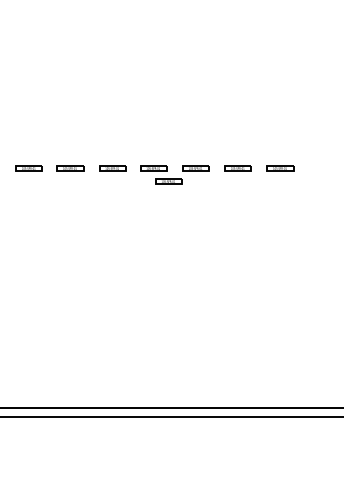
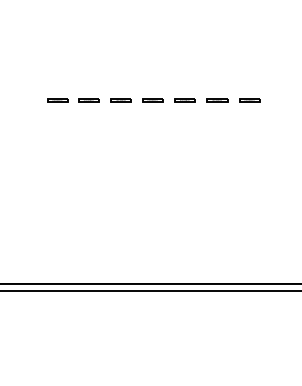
line: (167, 181) -> (163, 110), removed

